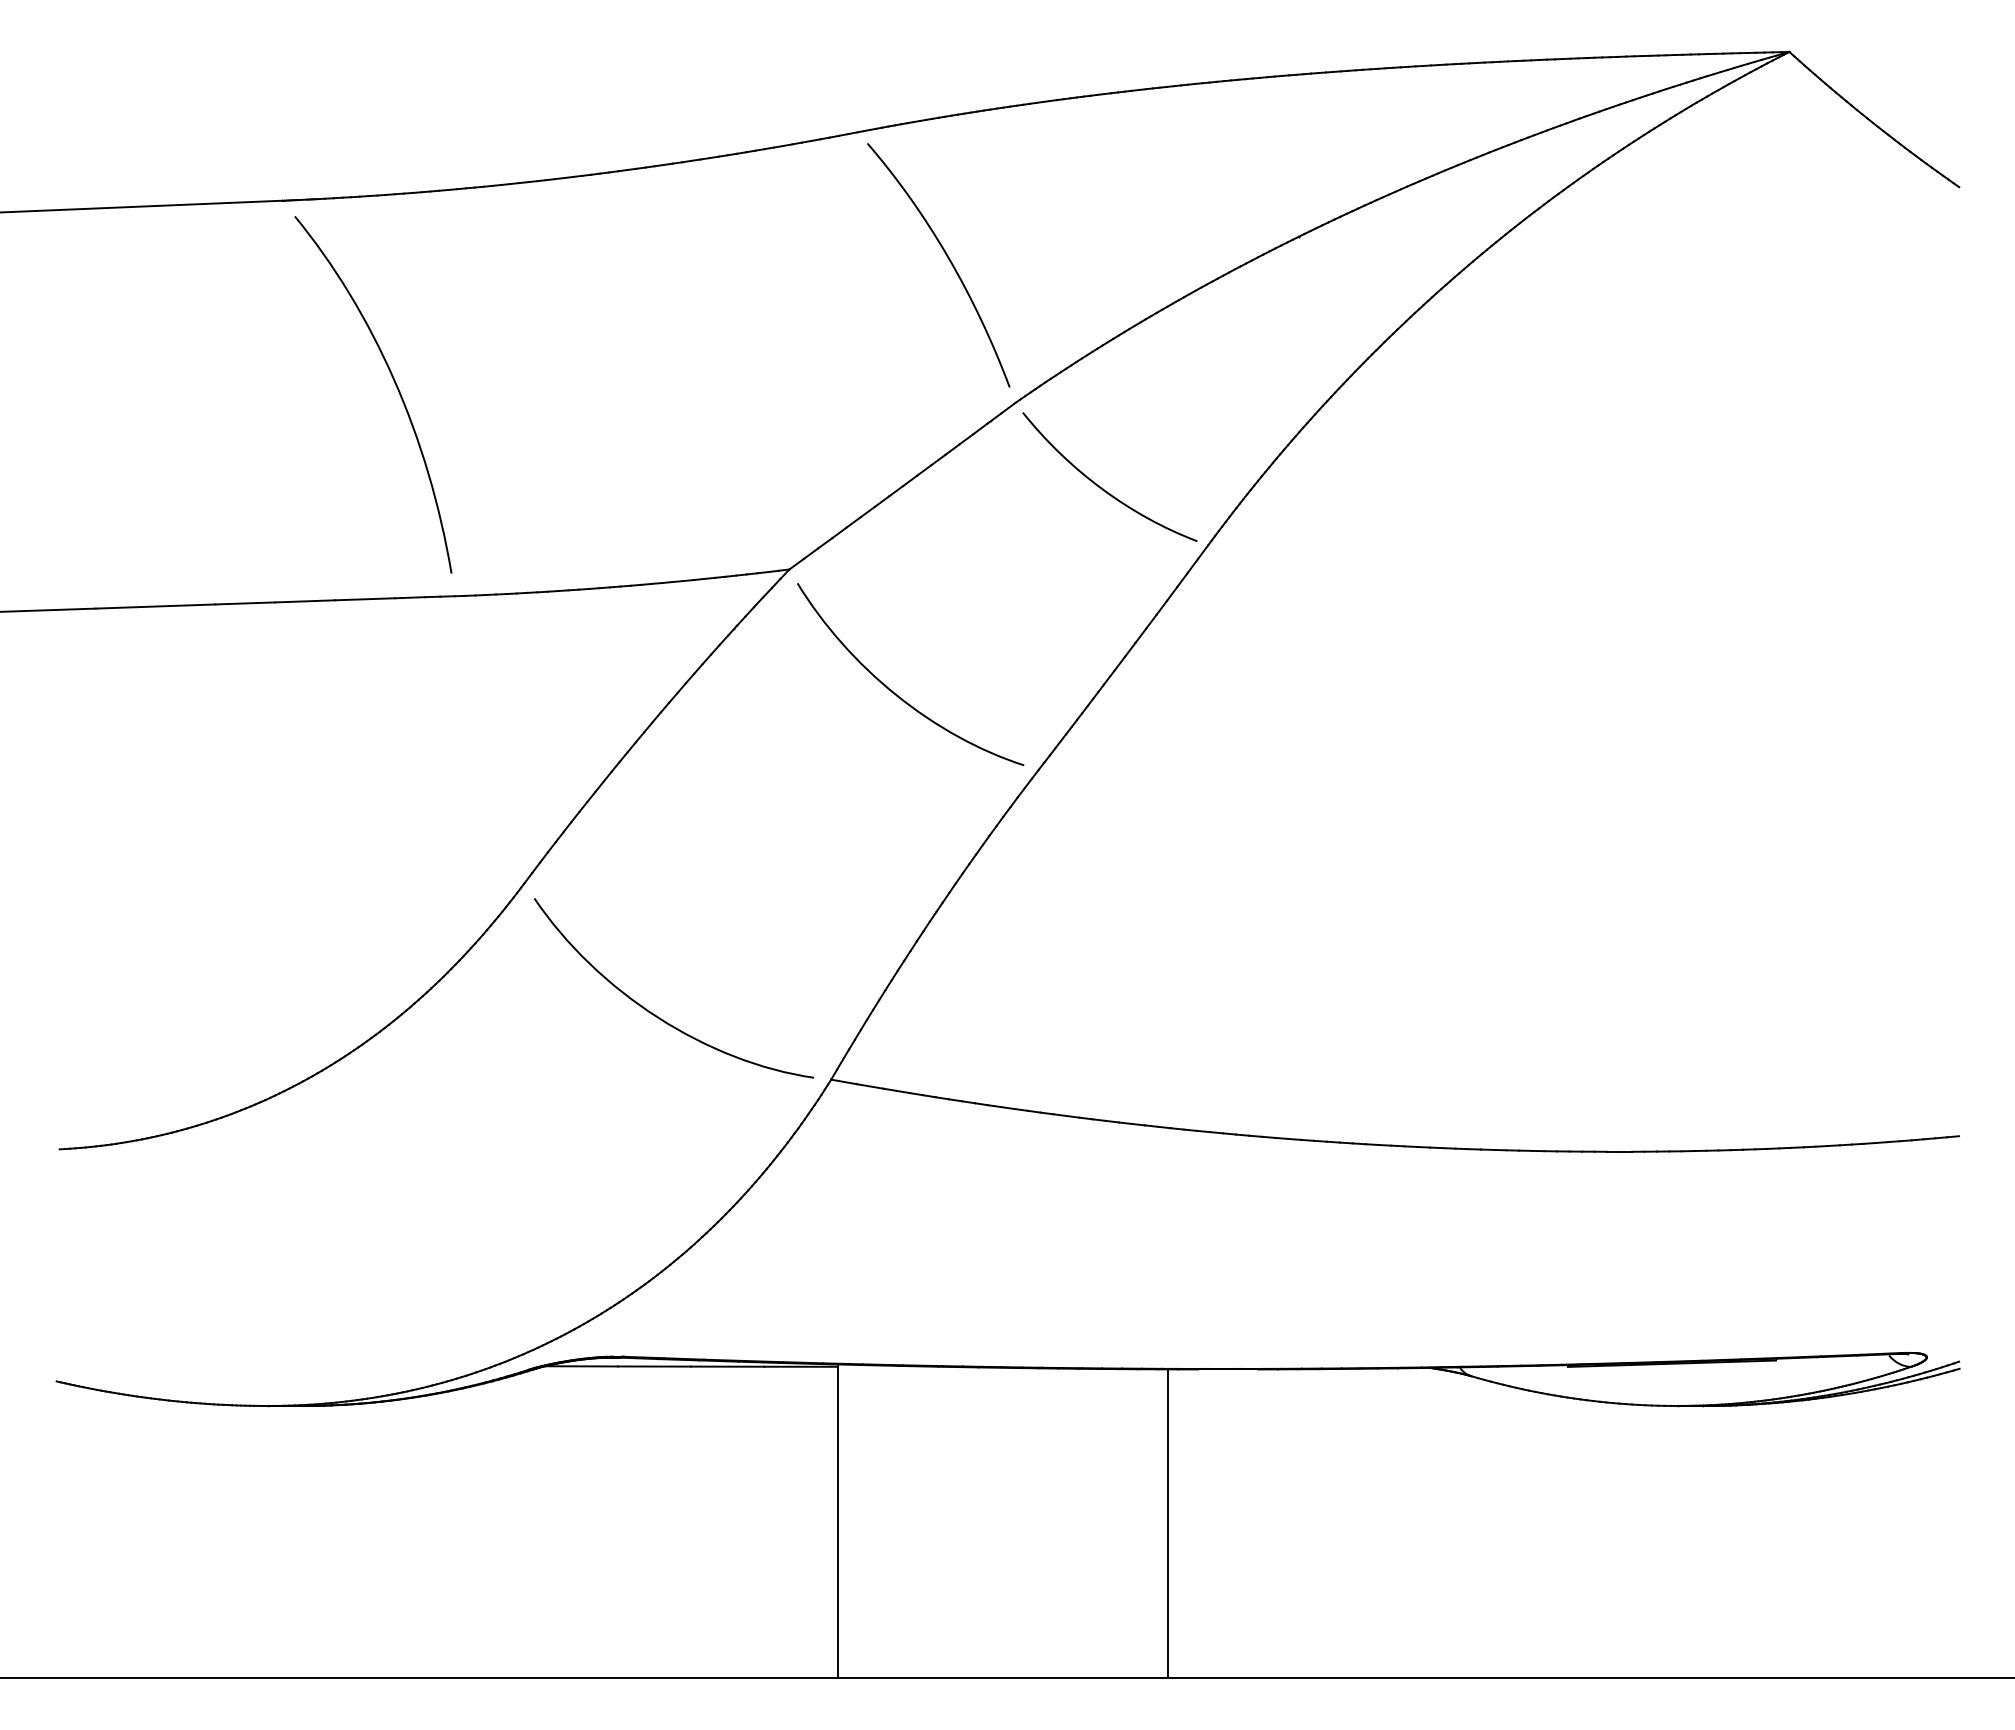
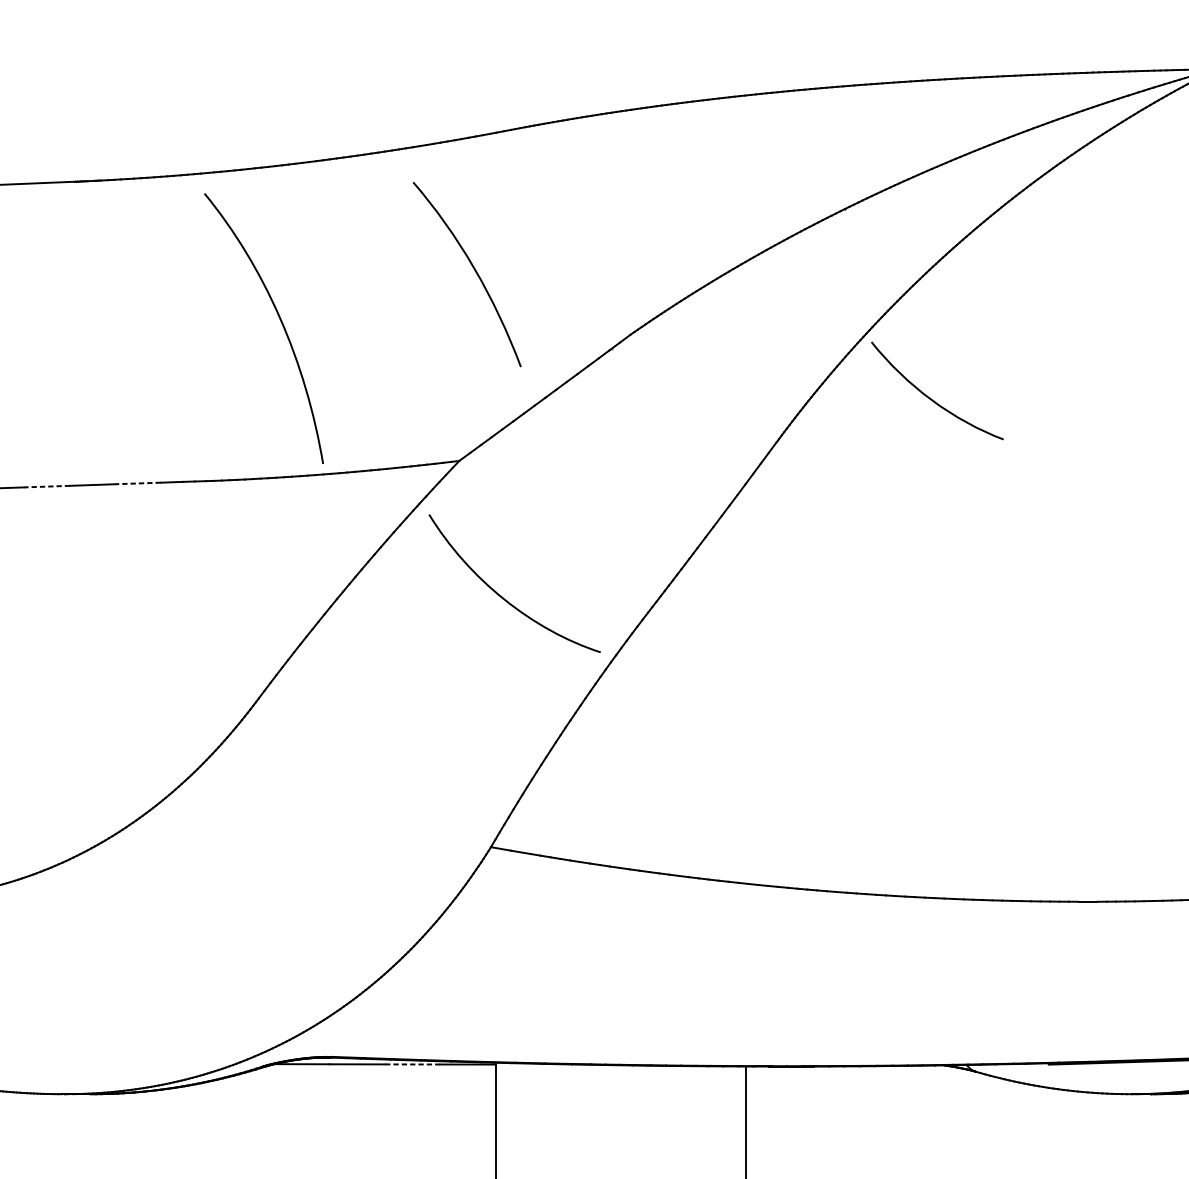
curve: (947, 258) -> (473, 269), moved
curve: (394, 383) -> (279, 320), moved
curve: (1103, 488) -> (932, 399), moved
line: (365, 599) -> (138, 483), solid -> dashed
line: (245, 603) -> (47, 486), solid -> dashed
curve: (896, 693) -> (504, 597), moved
curve: (655, 1014) -> (357, 797), removed
line: (727, 1366) -> (412, 1064), solid -> dashed

